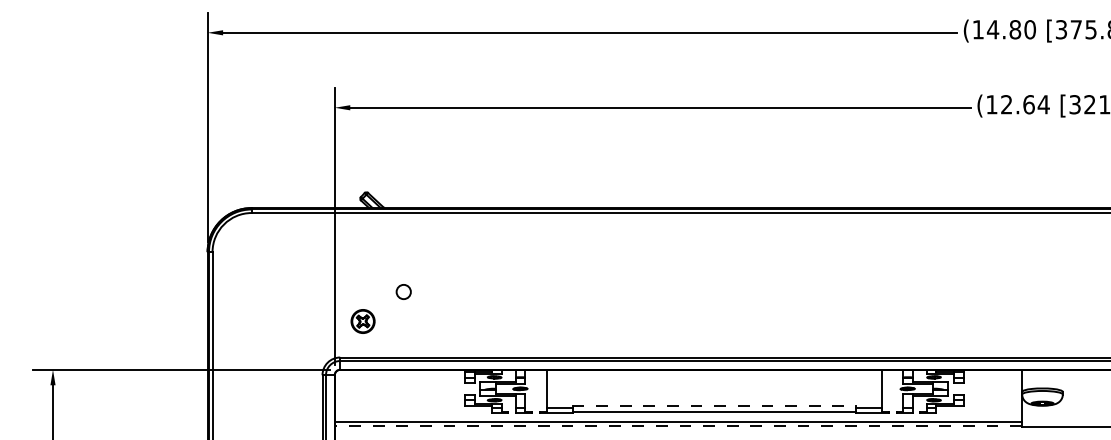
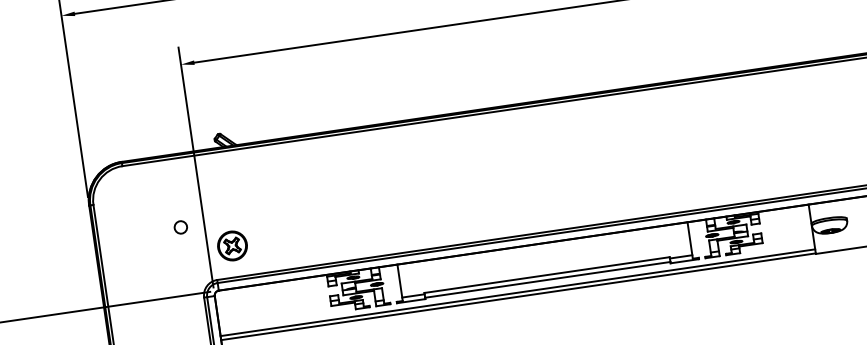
circle: (403, 291) -> (180, 227), moved
part: (362, 321) -> (231, 246), size x1.43
line: (714, 406) -> (547, 275), dashed -> solid
line: (678, 426) -> (518, 297), dashed -> solid

